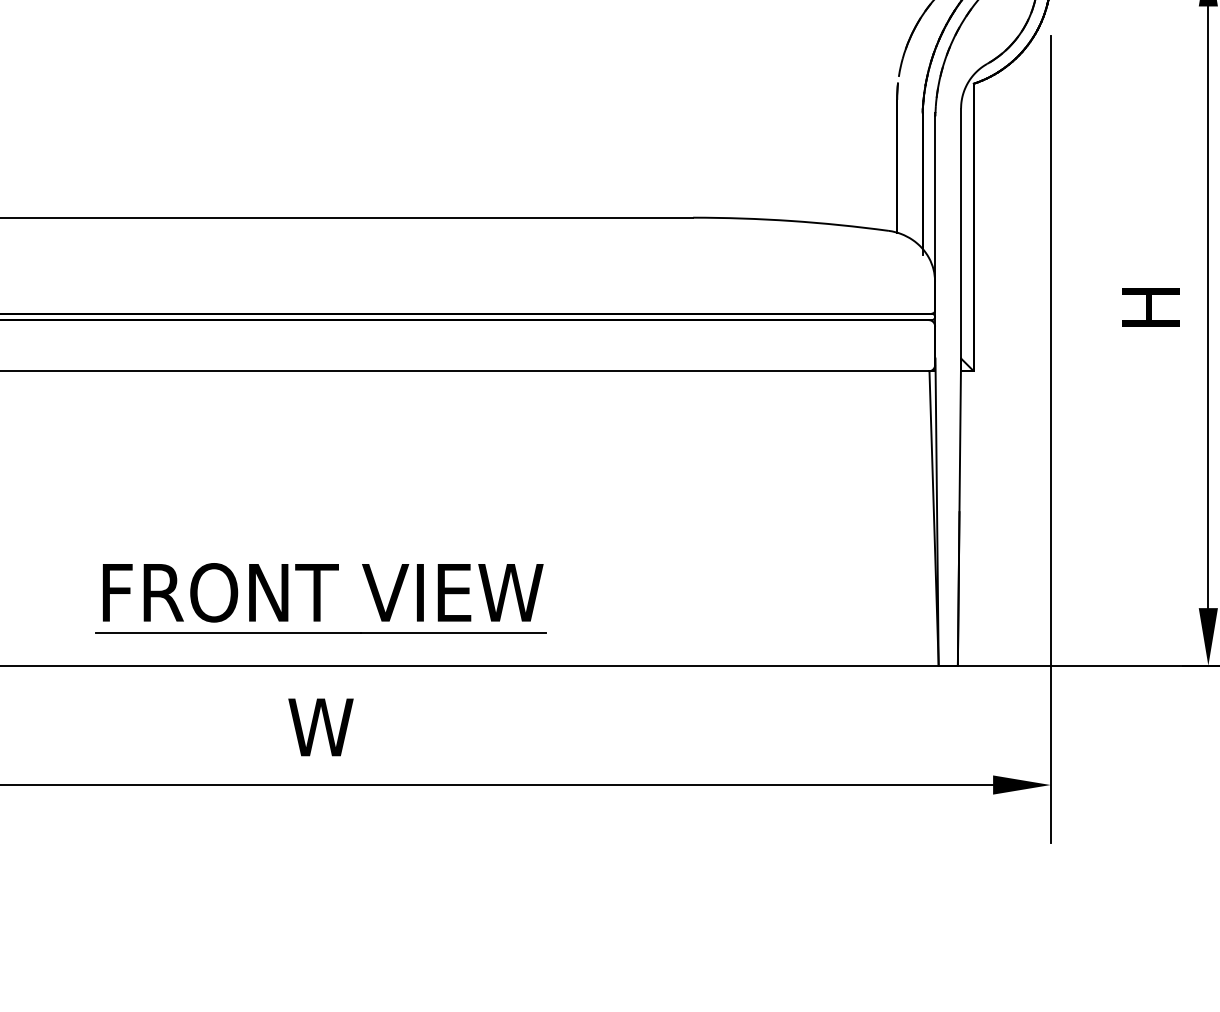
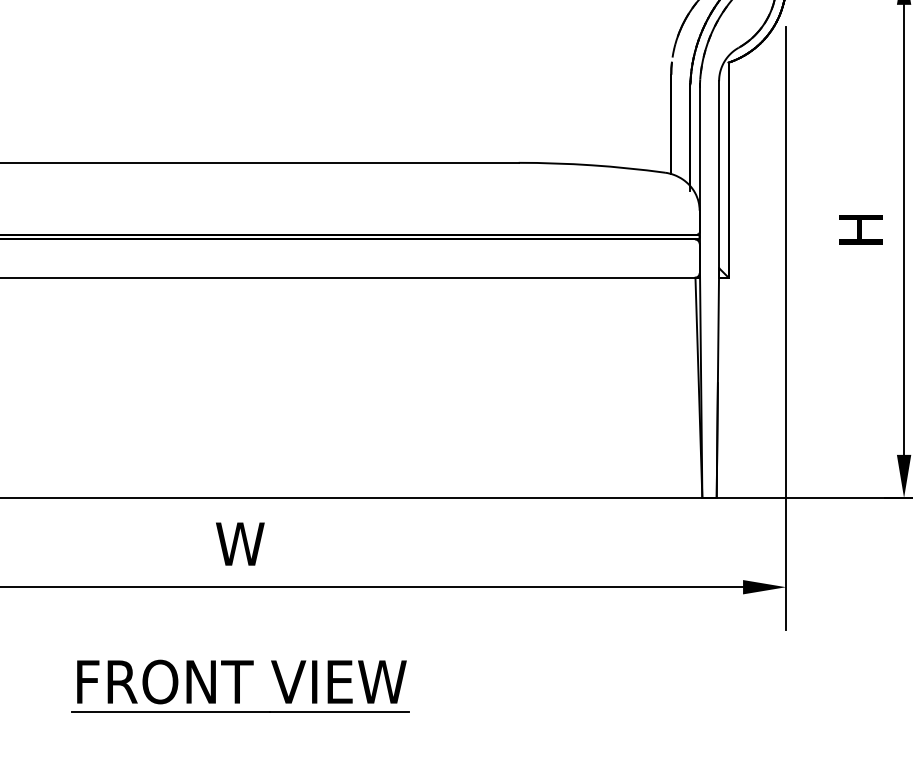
part: (320, 598) -> (239, 686), moved

